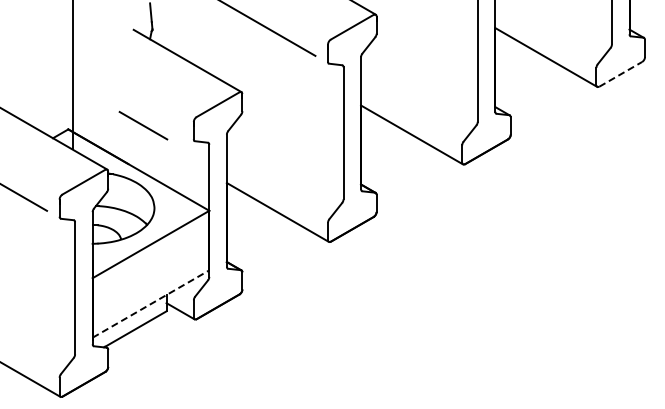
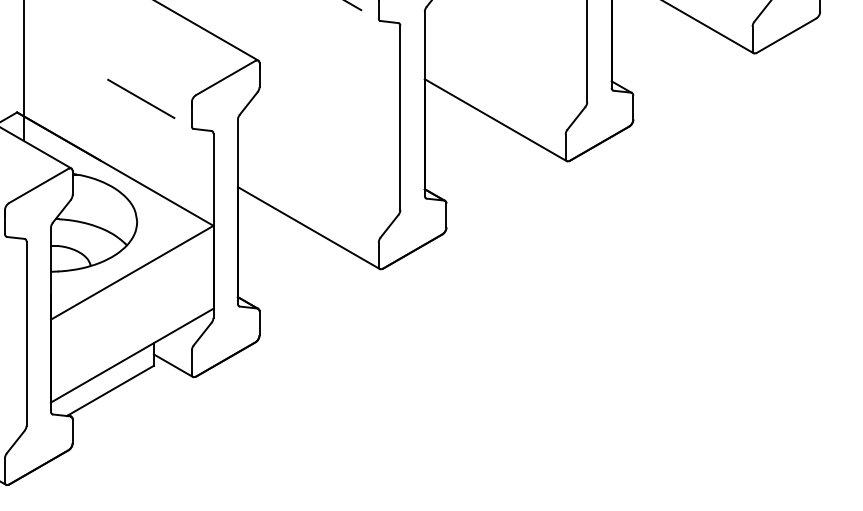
line: (620, 74) -> (786, 35), dashed -> solid
line: (143, 125) -> (141, 98), moved
line: (151, 303) -> (132, 354), dashed -> solid

